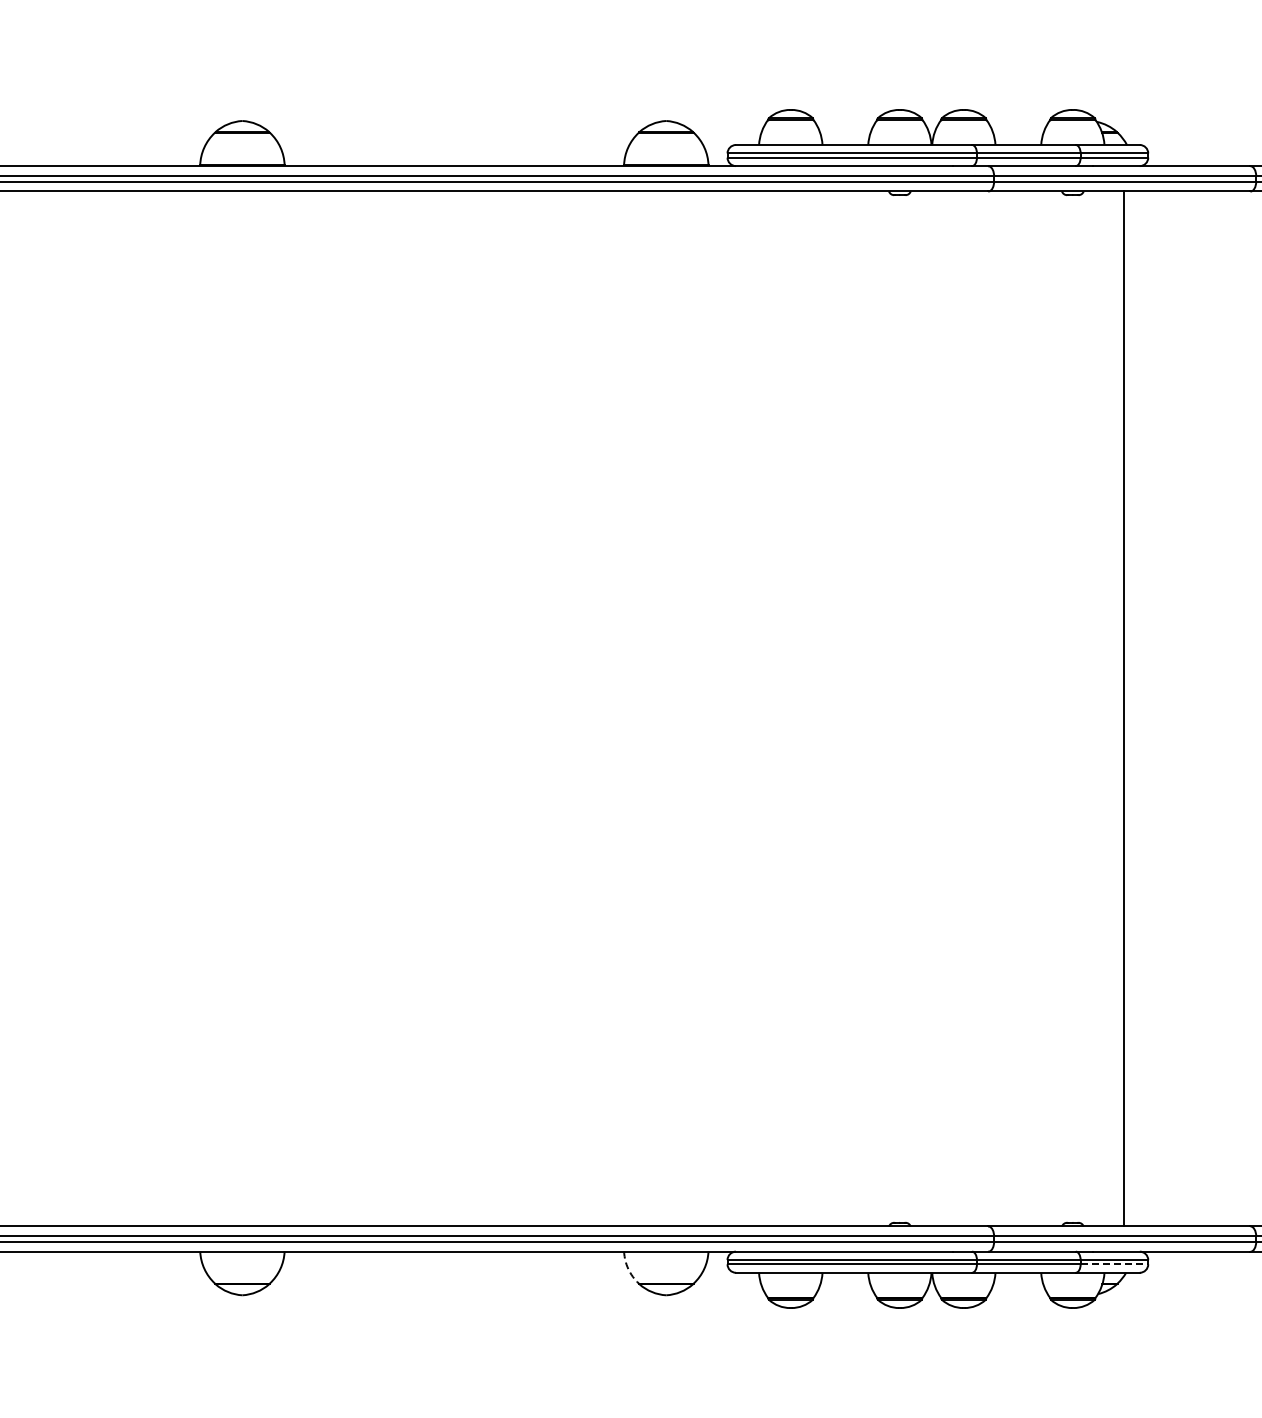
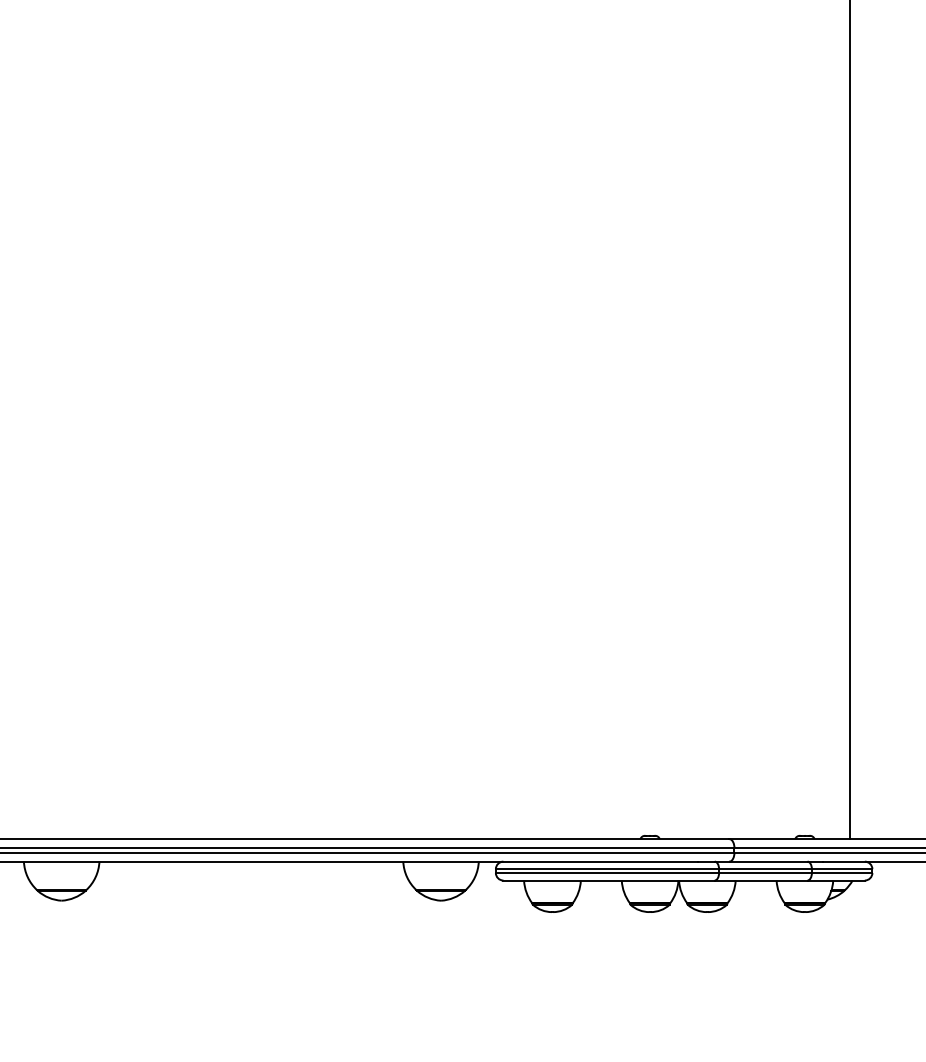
line: (1114, 1264) -> (842, 873), dashed -> solid
arc: (628, 1269) -> (407, 877), dashed -> solid

